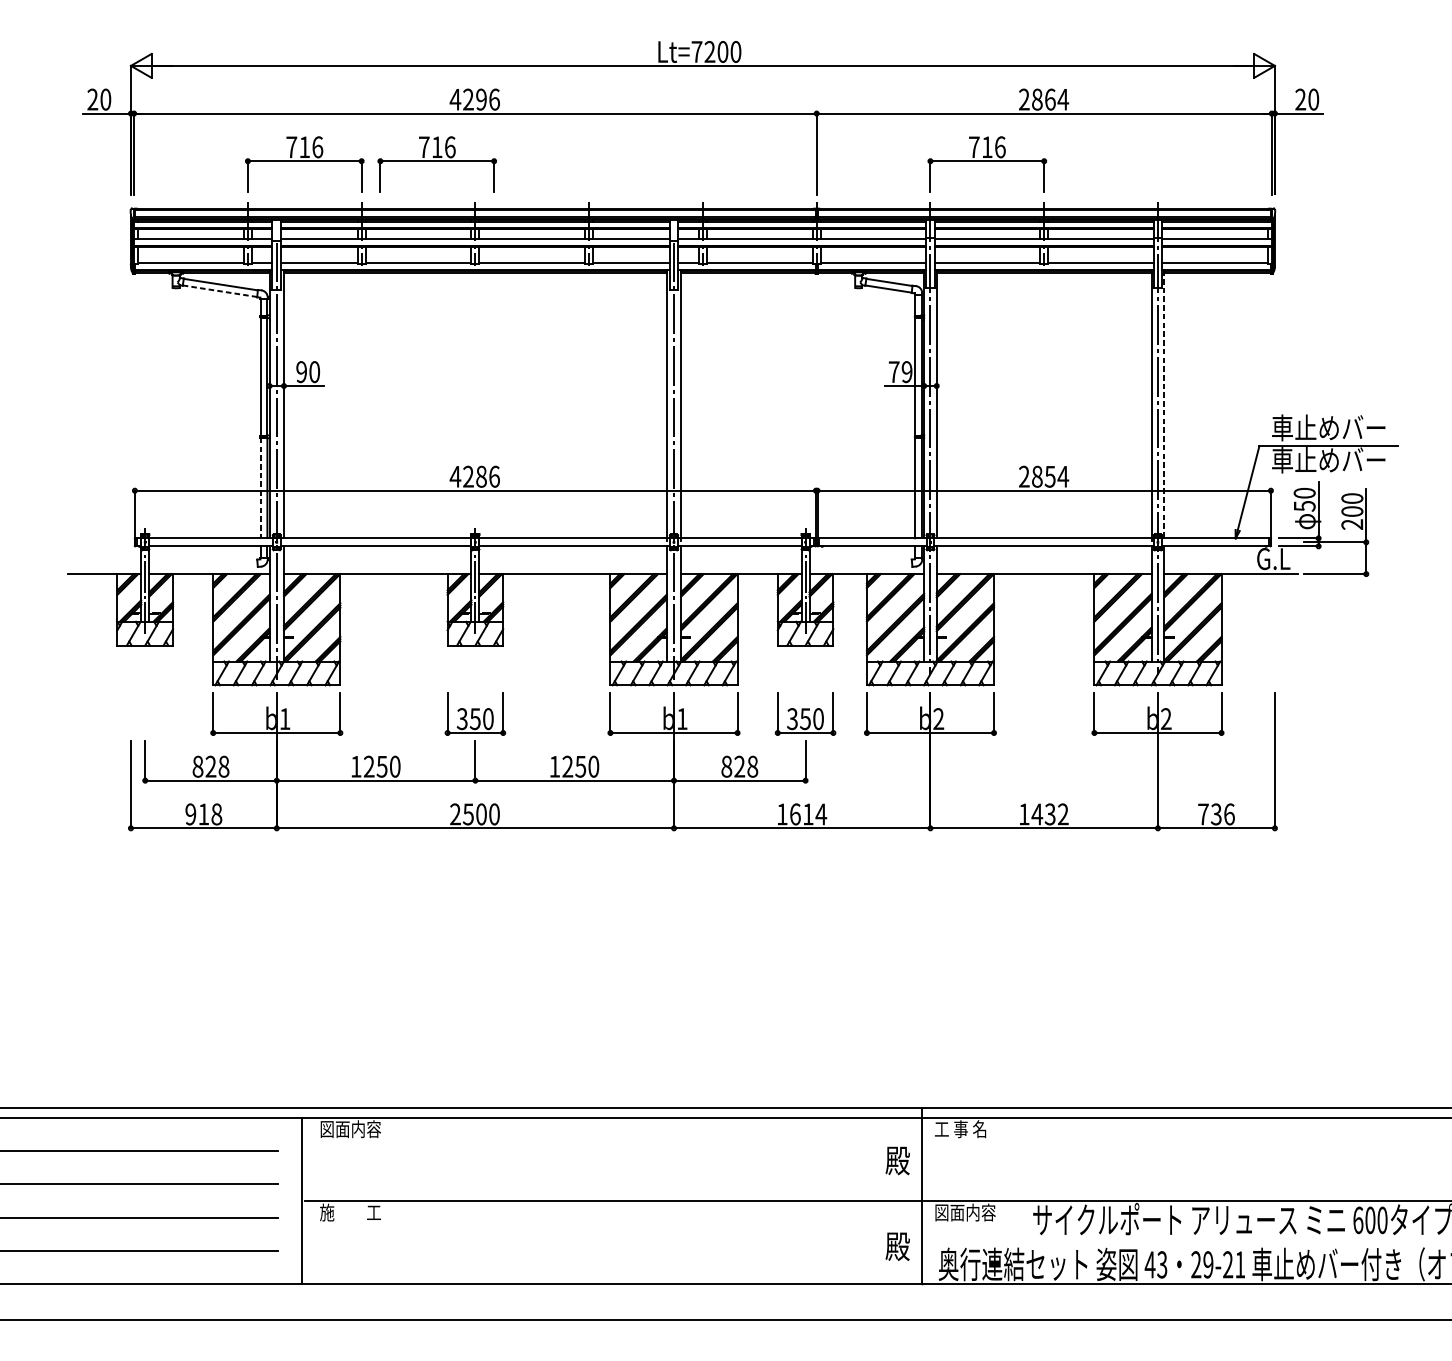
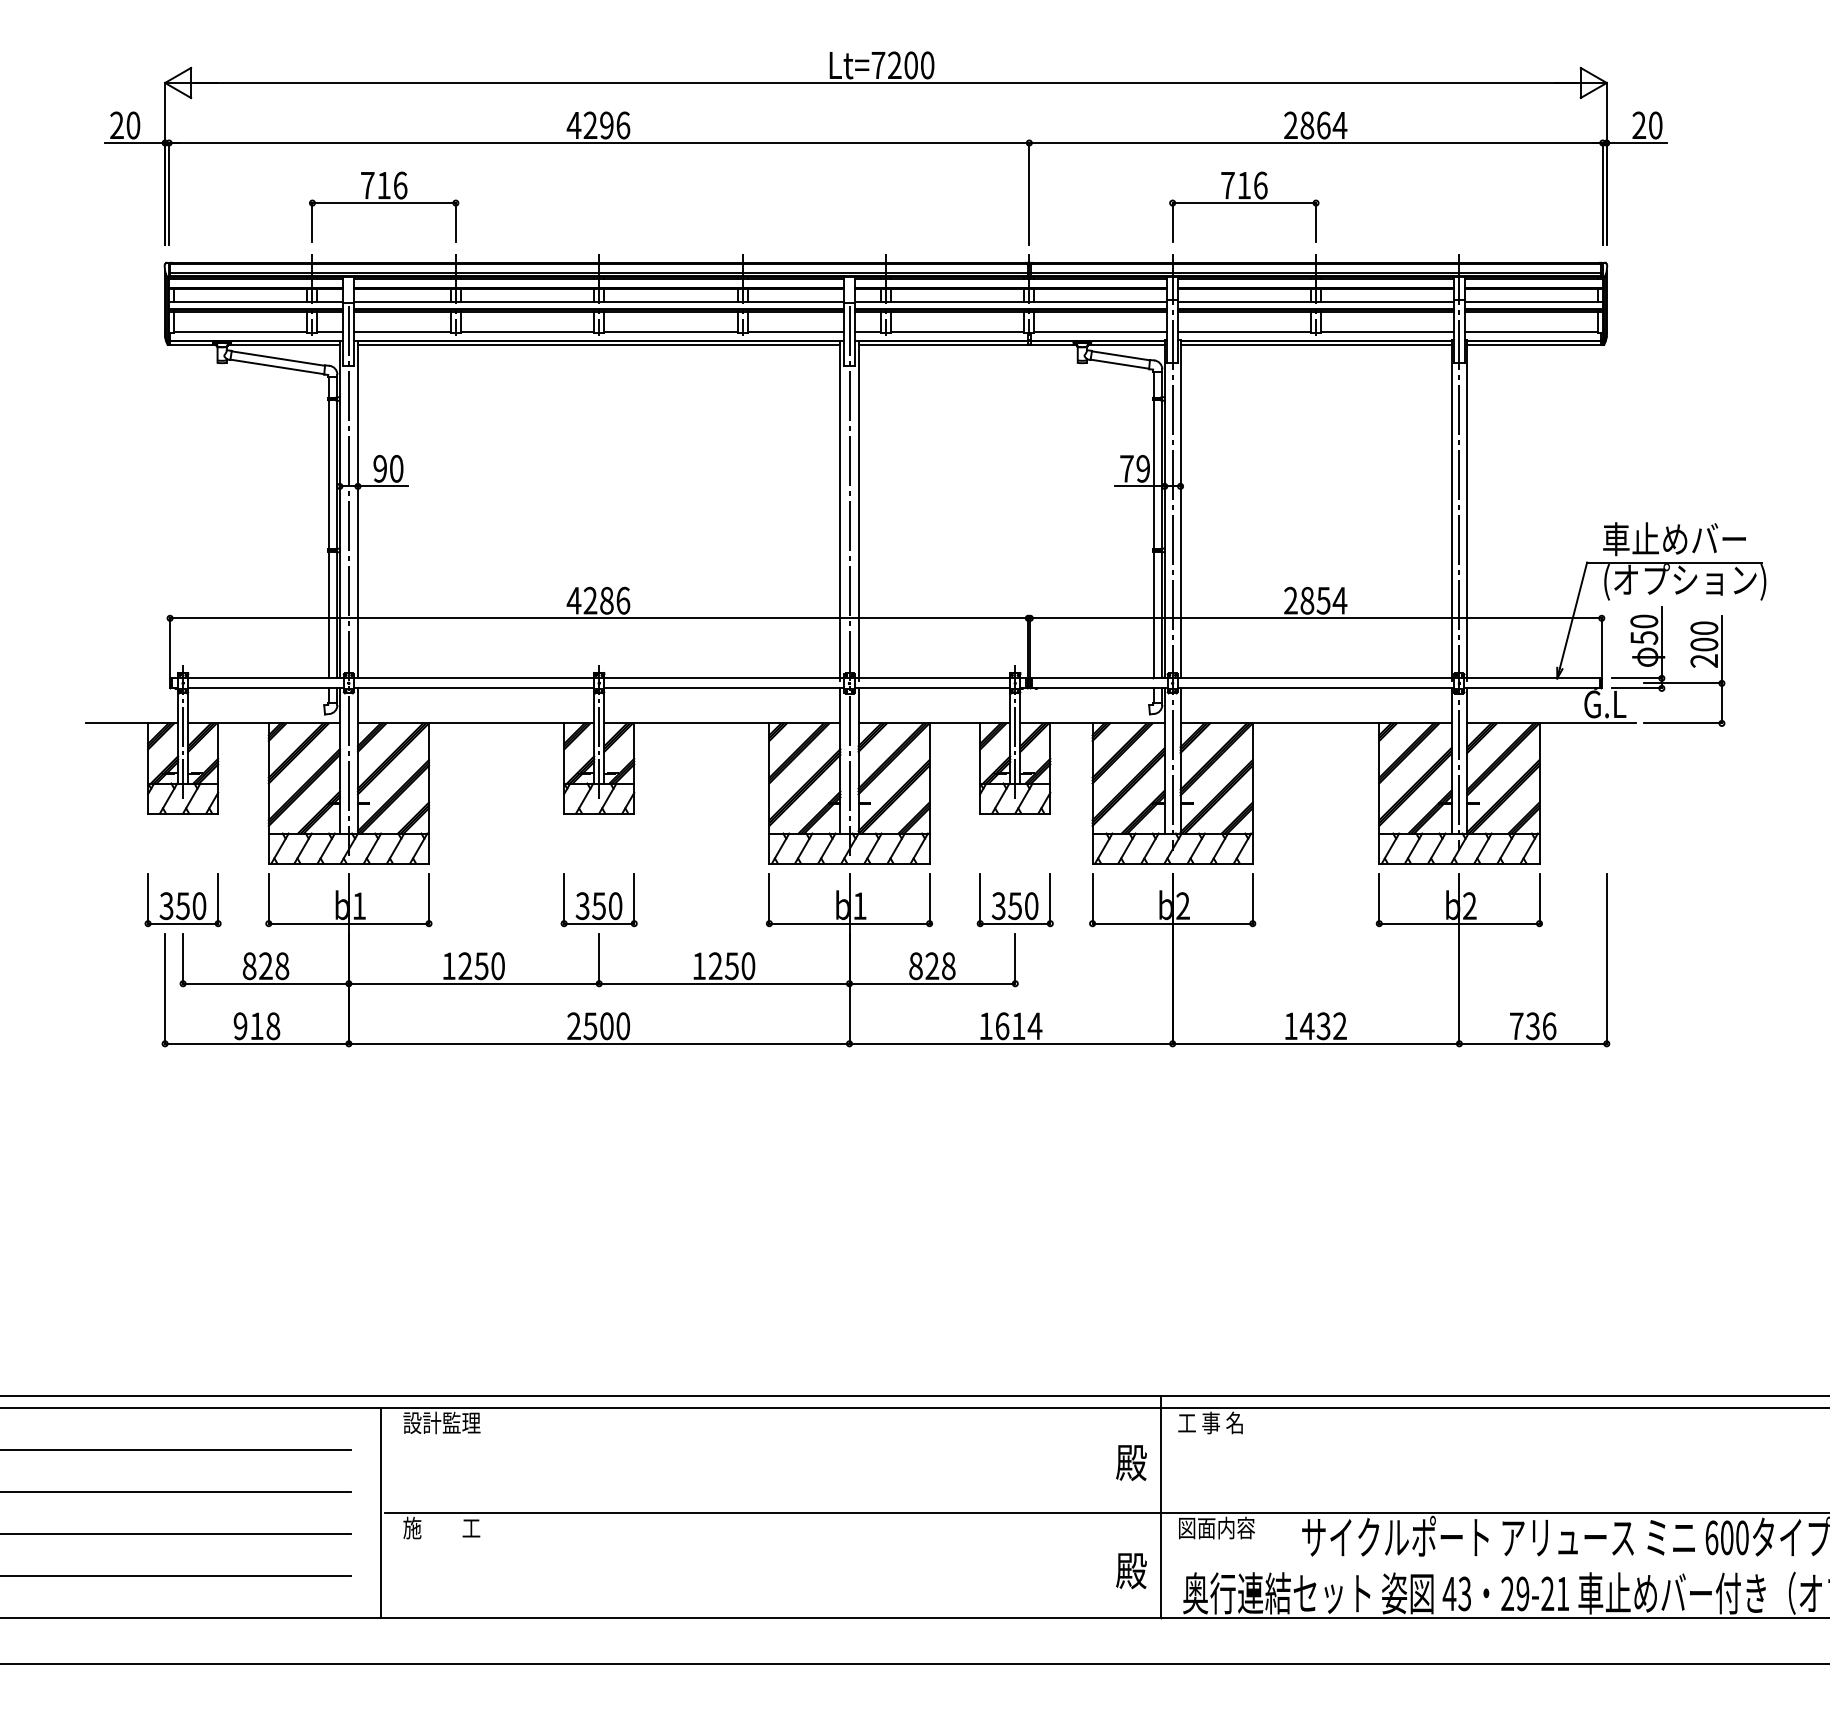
part: (437, 163) -> (551, 206), removed
line: (219, 290) -> (276, 366), dashed -> solid
line: (1164, 405) -> (1467, 511), dashed -> solid
text: (1336, 462) -> (1684, 582), 車止めバー -> (オプション)
line: (260, 488) -> (328, 615), dashed -> solid
part: (144, 714) -> (182, 900), added
text: (350, 1128) -> (441, 1422), 図面内容 -> 設計監理

